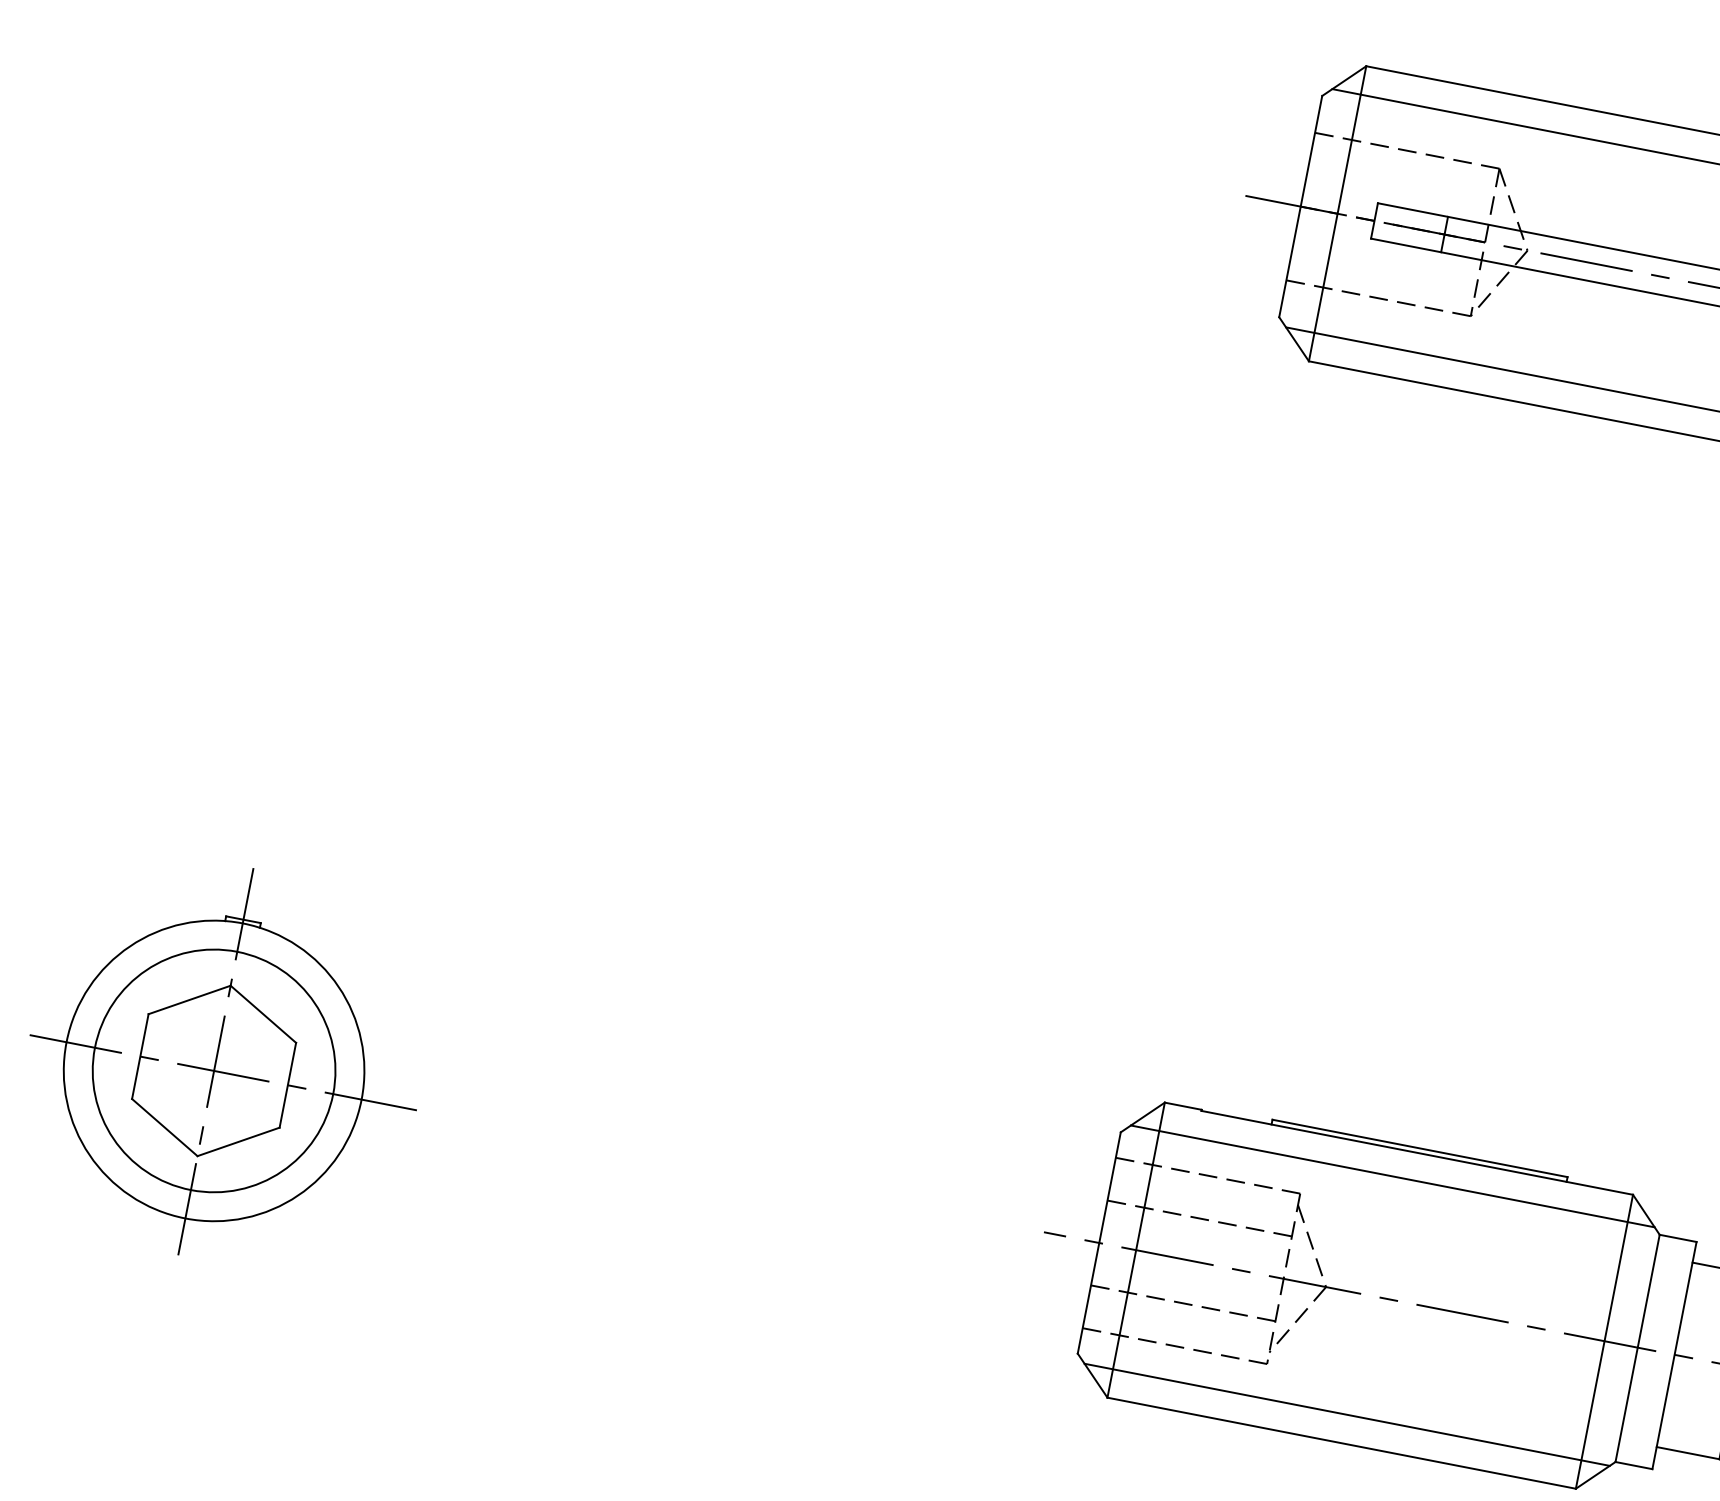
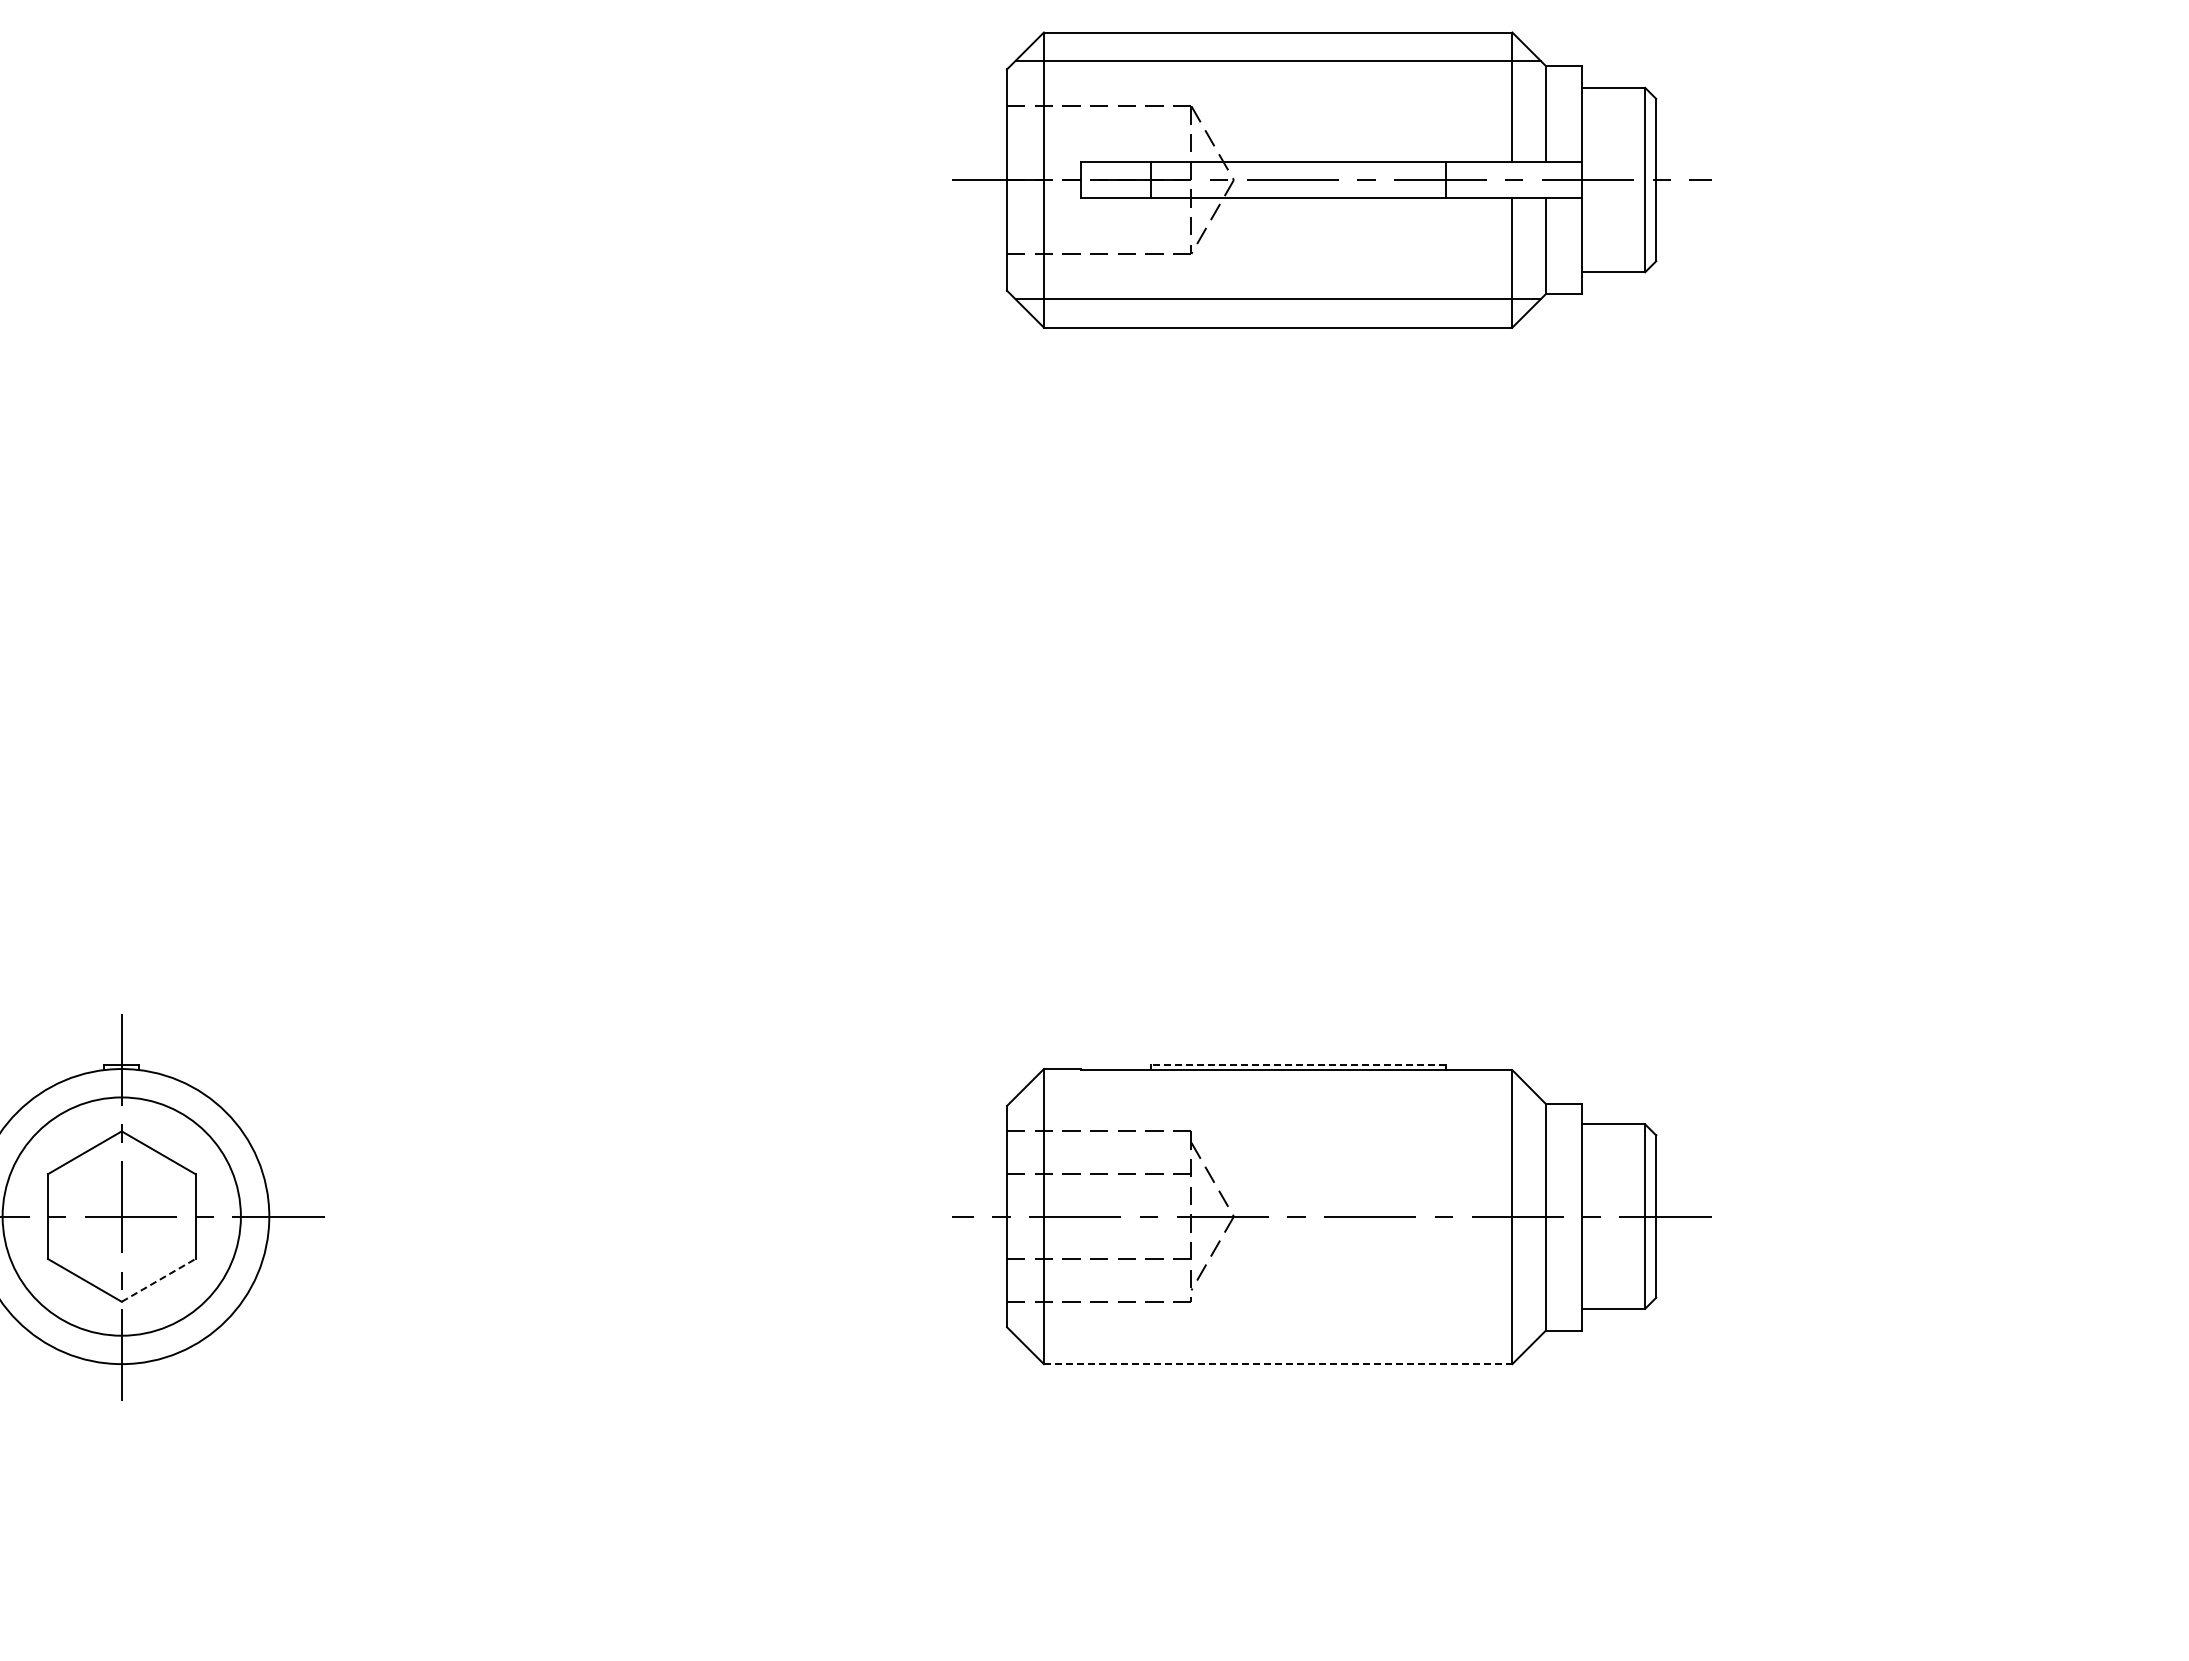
line: (238, 1141) -> (158, 1280), solid -> dashed
line: (1420, 1148) -> (1298, 1065), solid -> dashed
line: (1392, 1176) -> (1277, 1097), removed
line: (1346, 1414) -> (1277, 1335), removed
line: (1341, 1443) -> (1278, 1364), solid -> dashed

